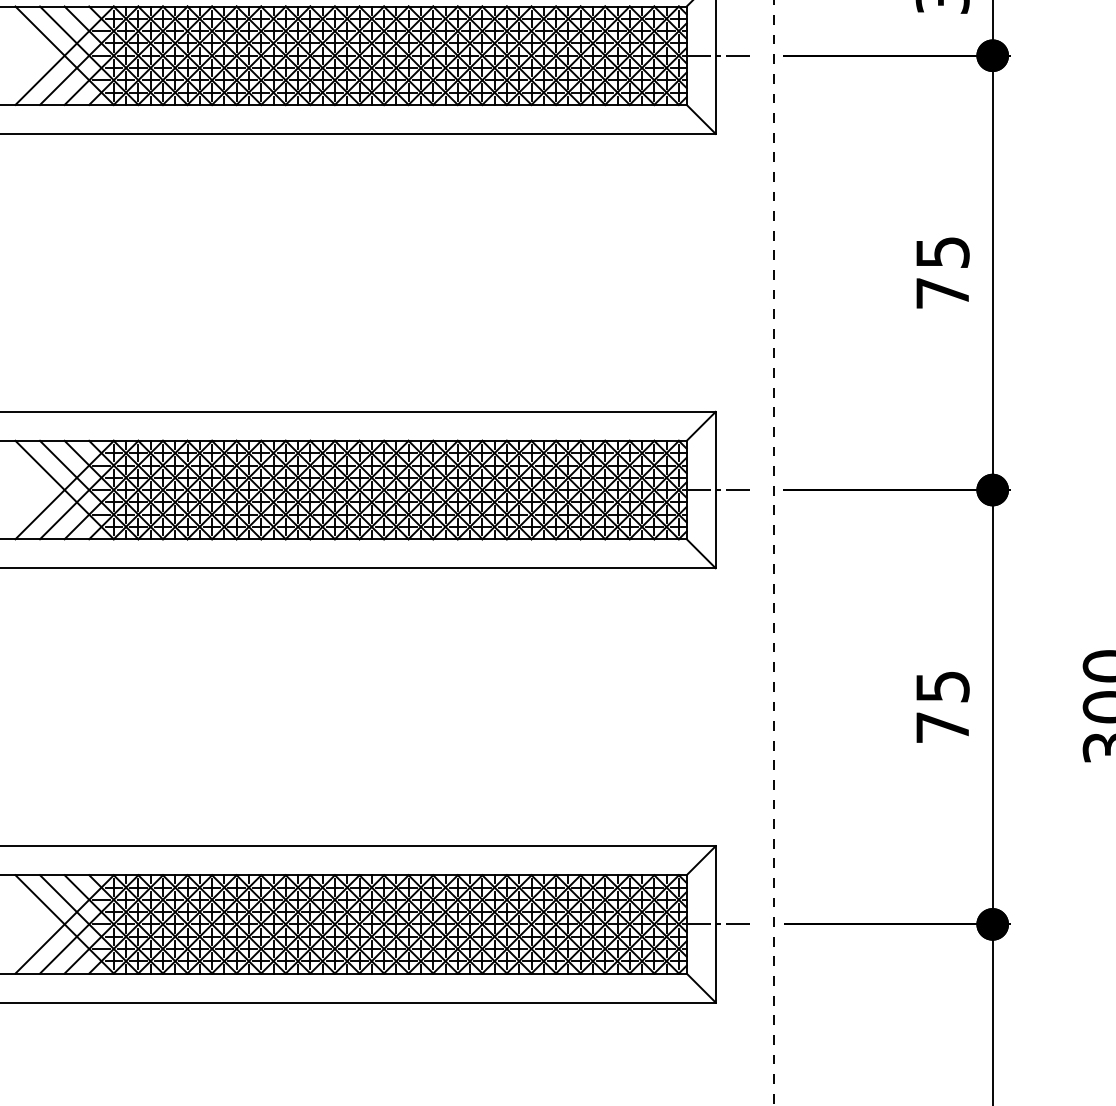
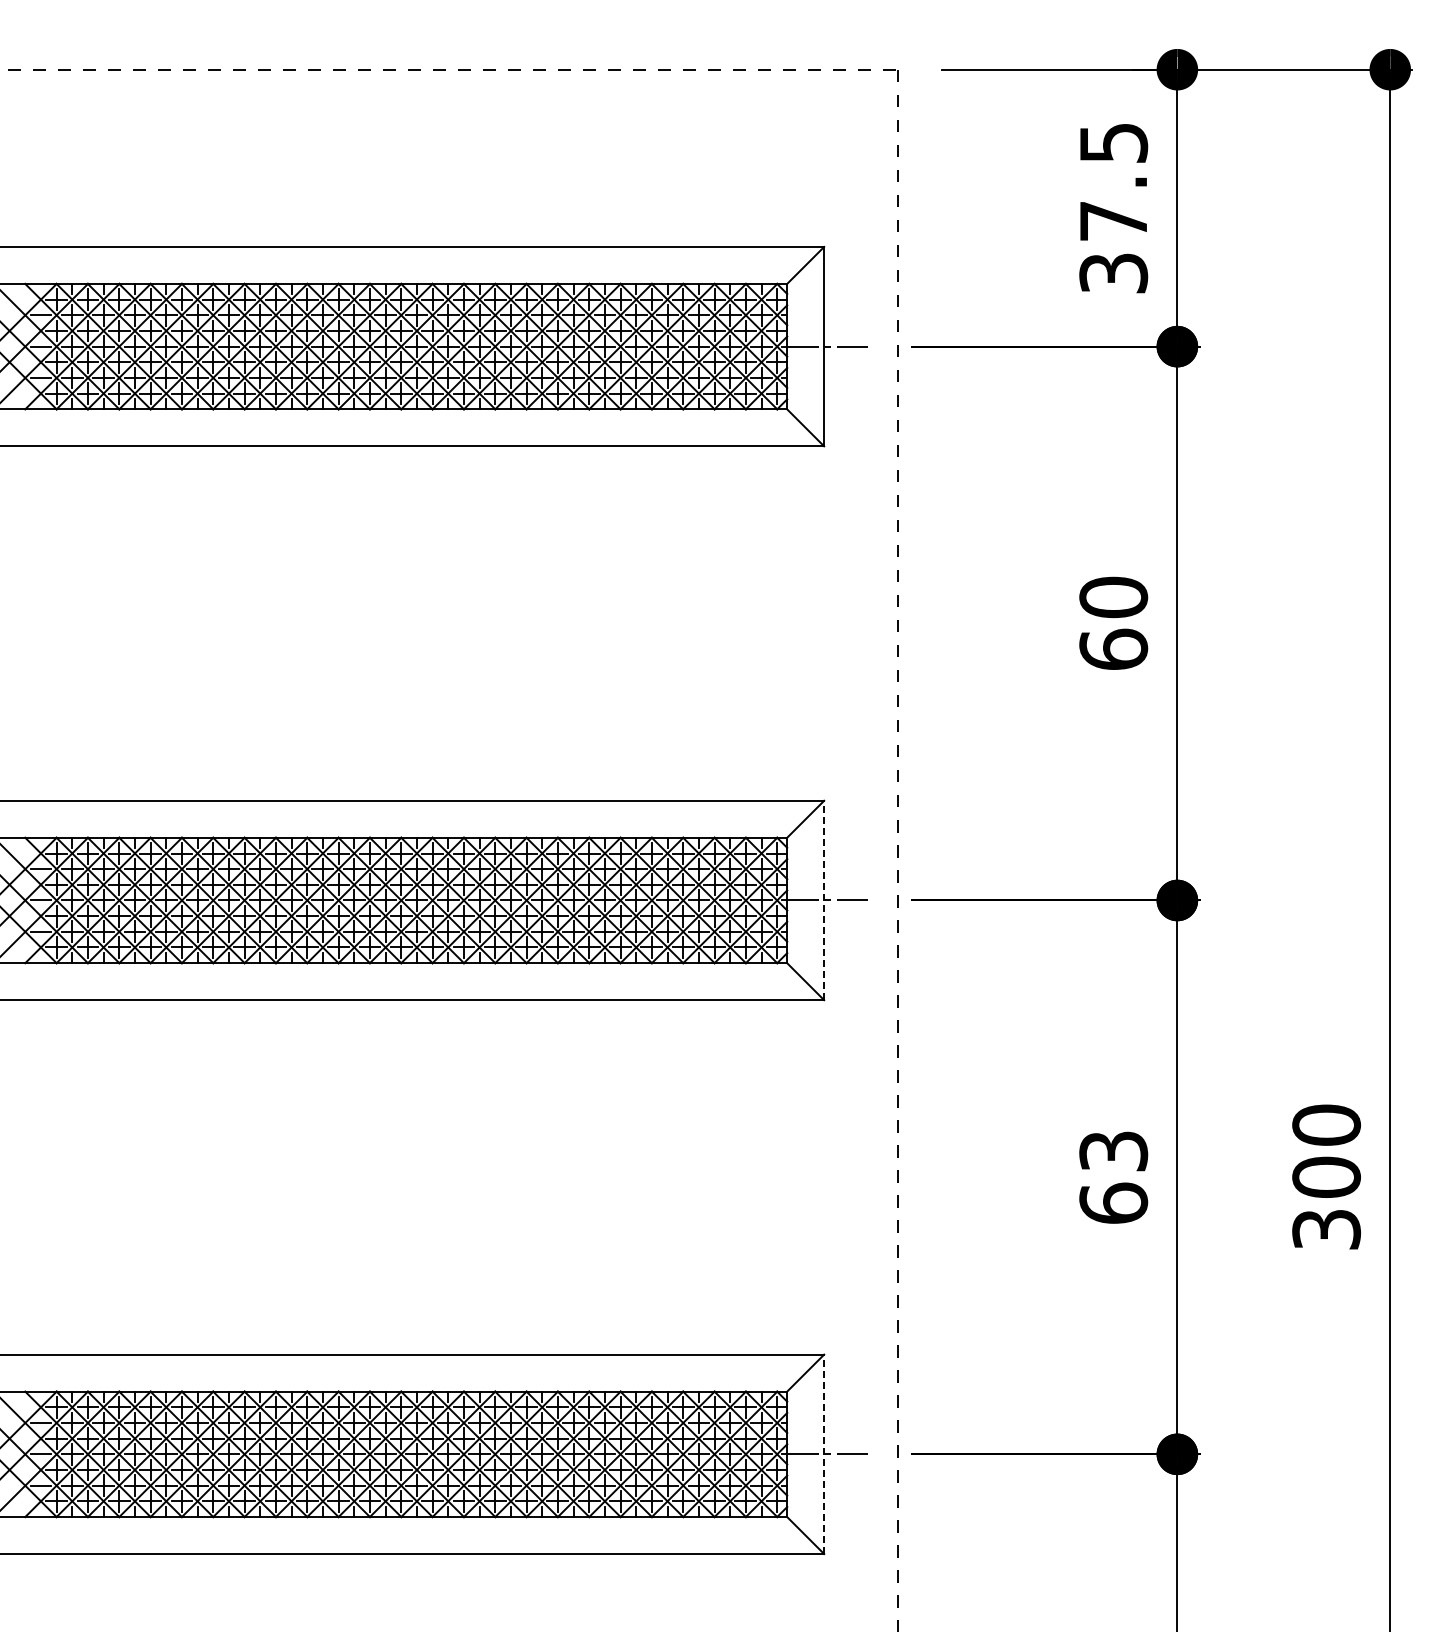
text: (942, 272) -> (1113, 622), 75 -> 60
line: (715, 490) -> (824, 900), solid -> dashed
text: (942, 707) -> (1113, 1177), 75 -> 63
line: (715, 924) -> (824, 1454), solid -> dashed

